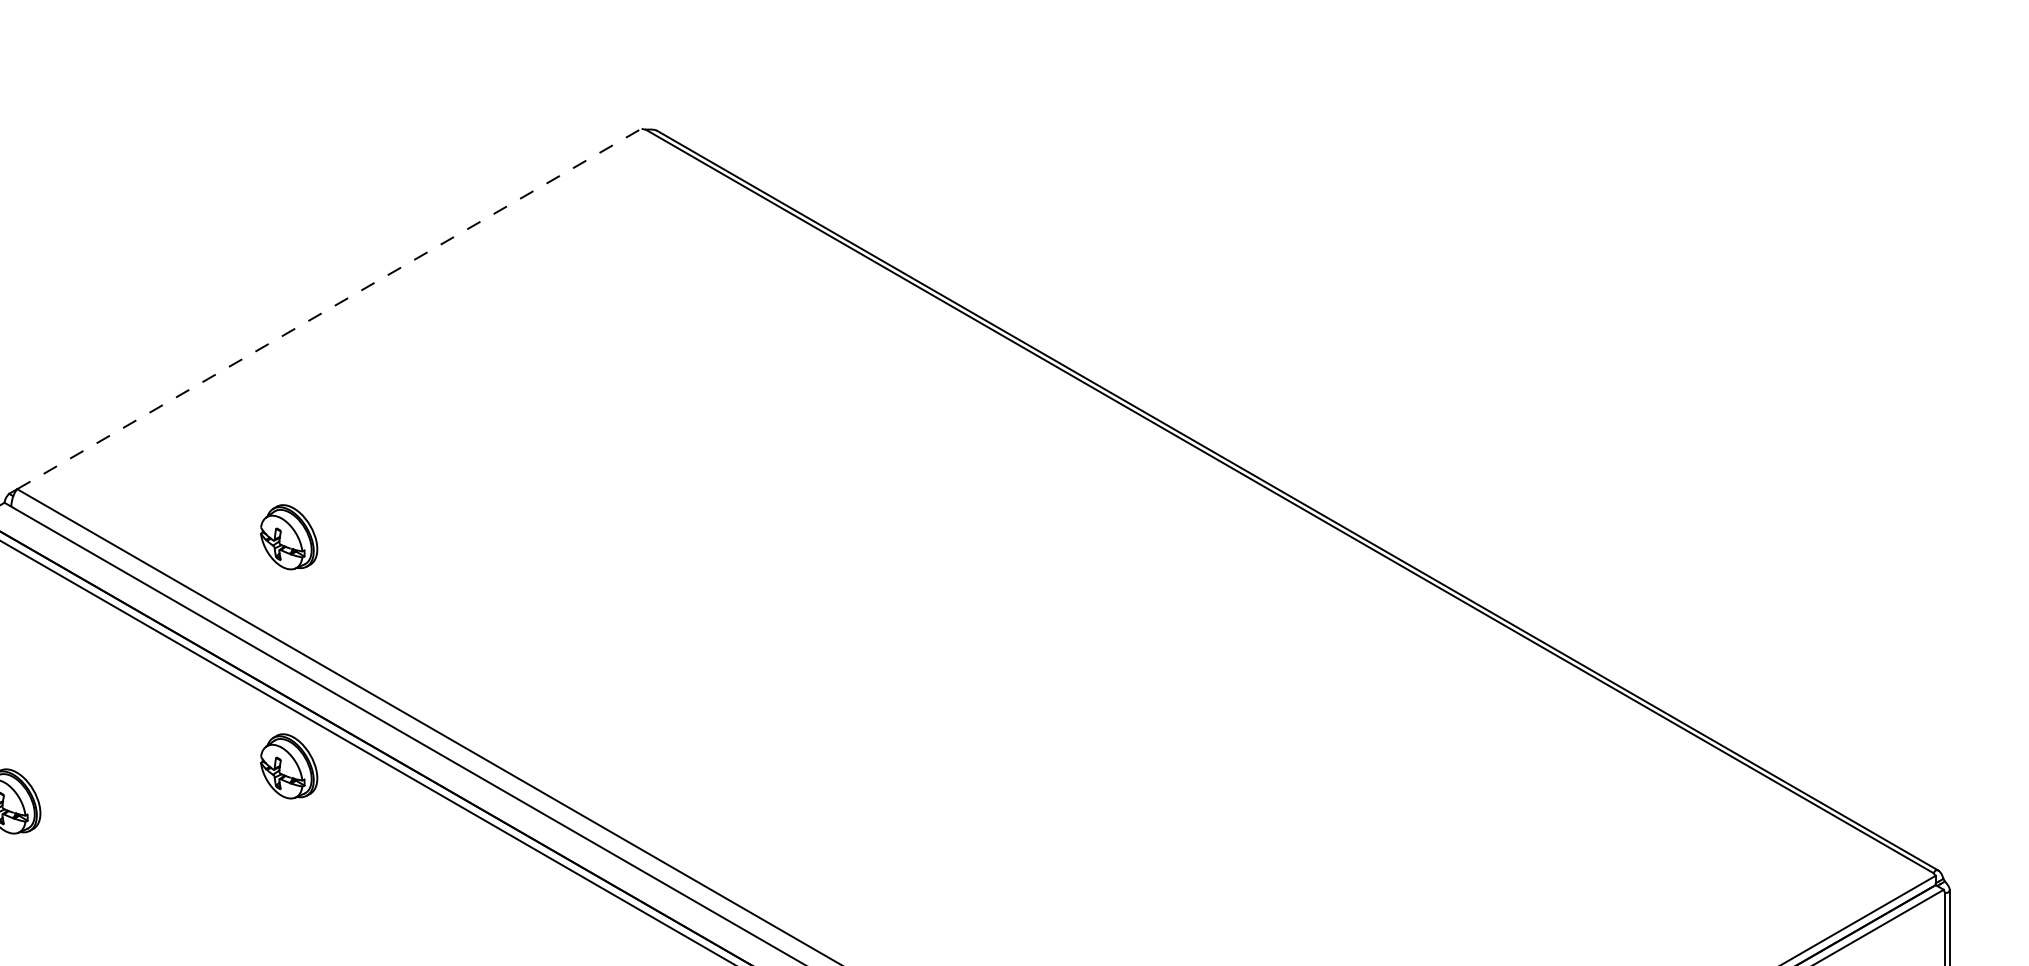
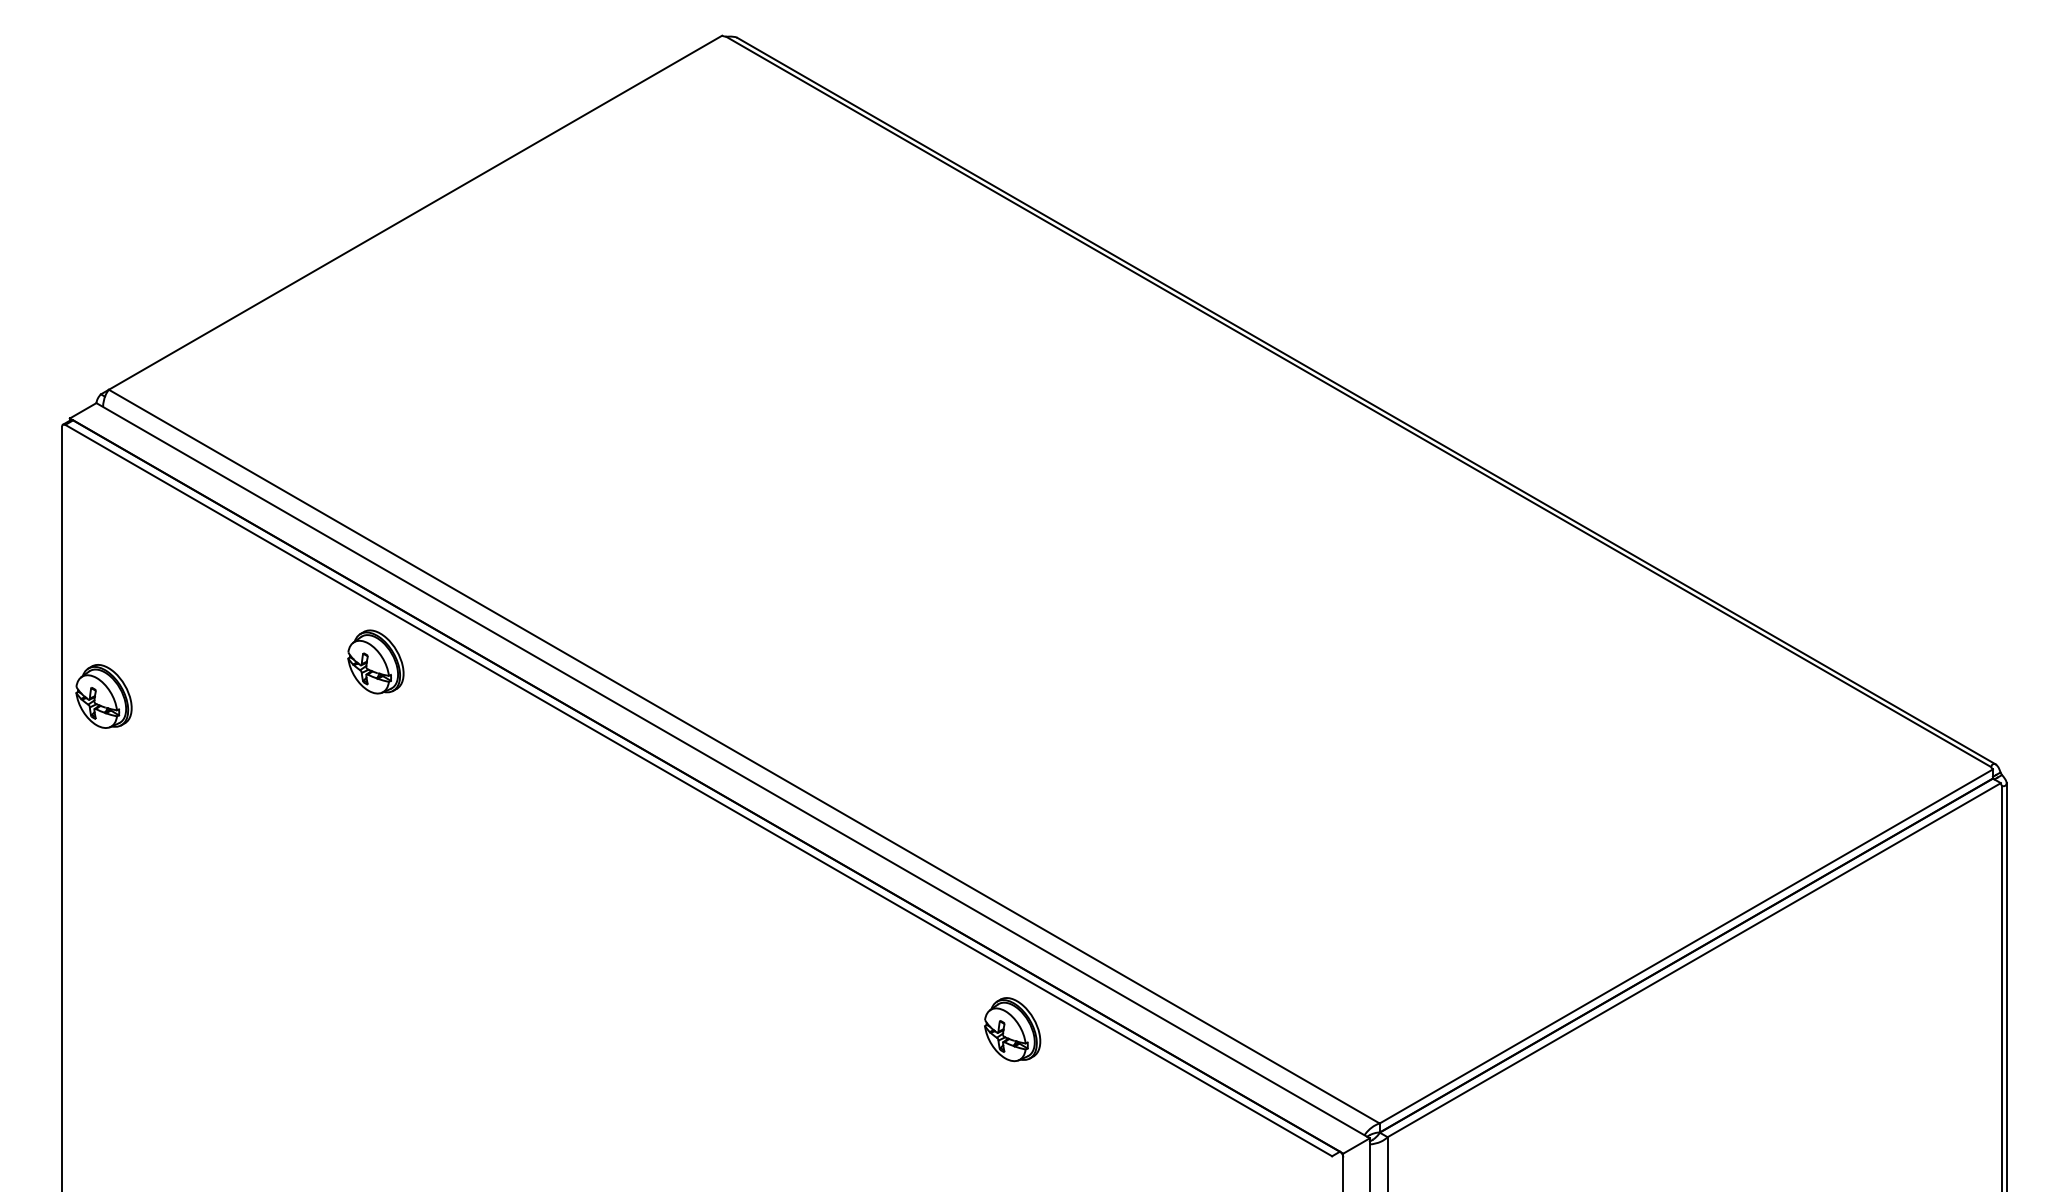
line: (329, 308) -> (415, 212), dashed -> solid
part: (288, 536) -> (375, 436), removed

